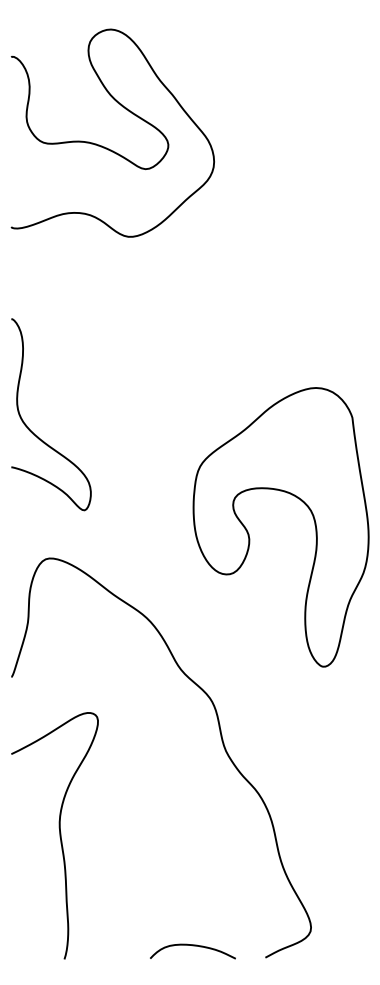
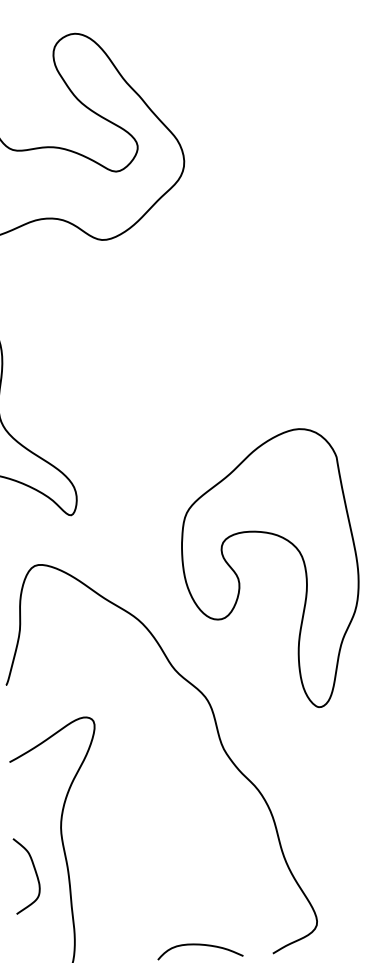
part: (249, 534) -> (239, 578), moved
curve: (31, 865) -> (34, 872), added

